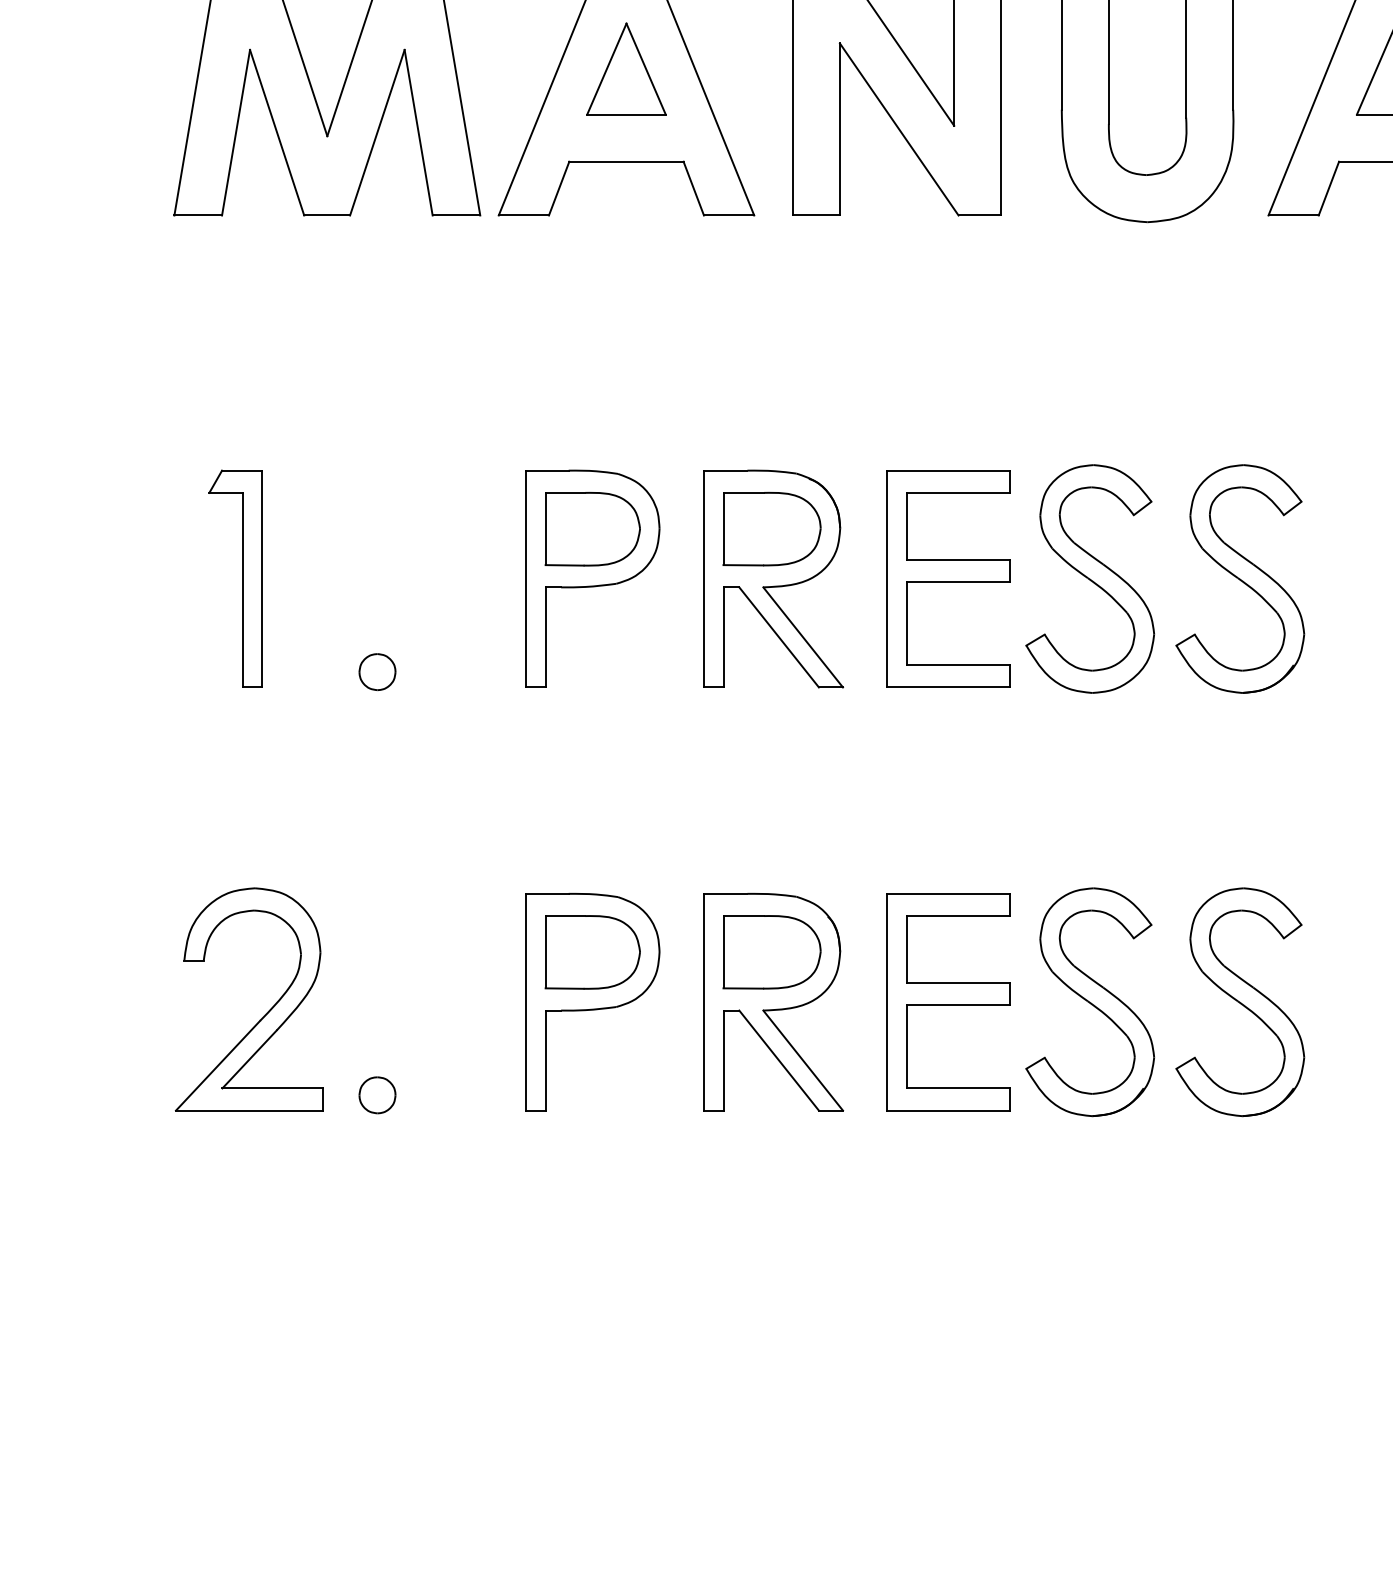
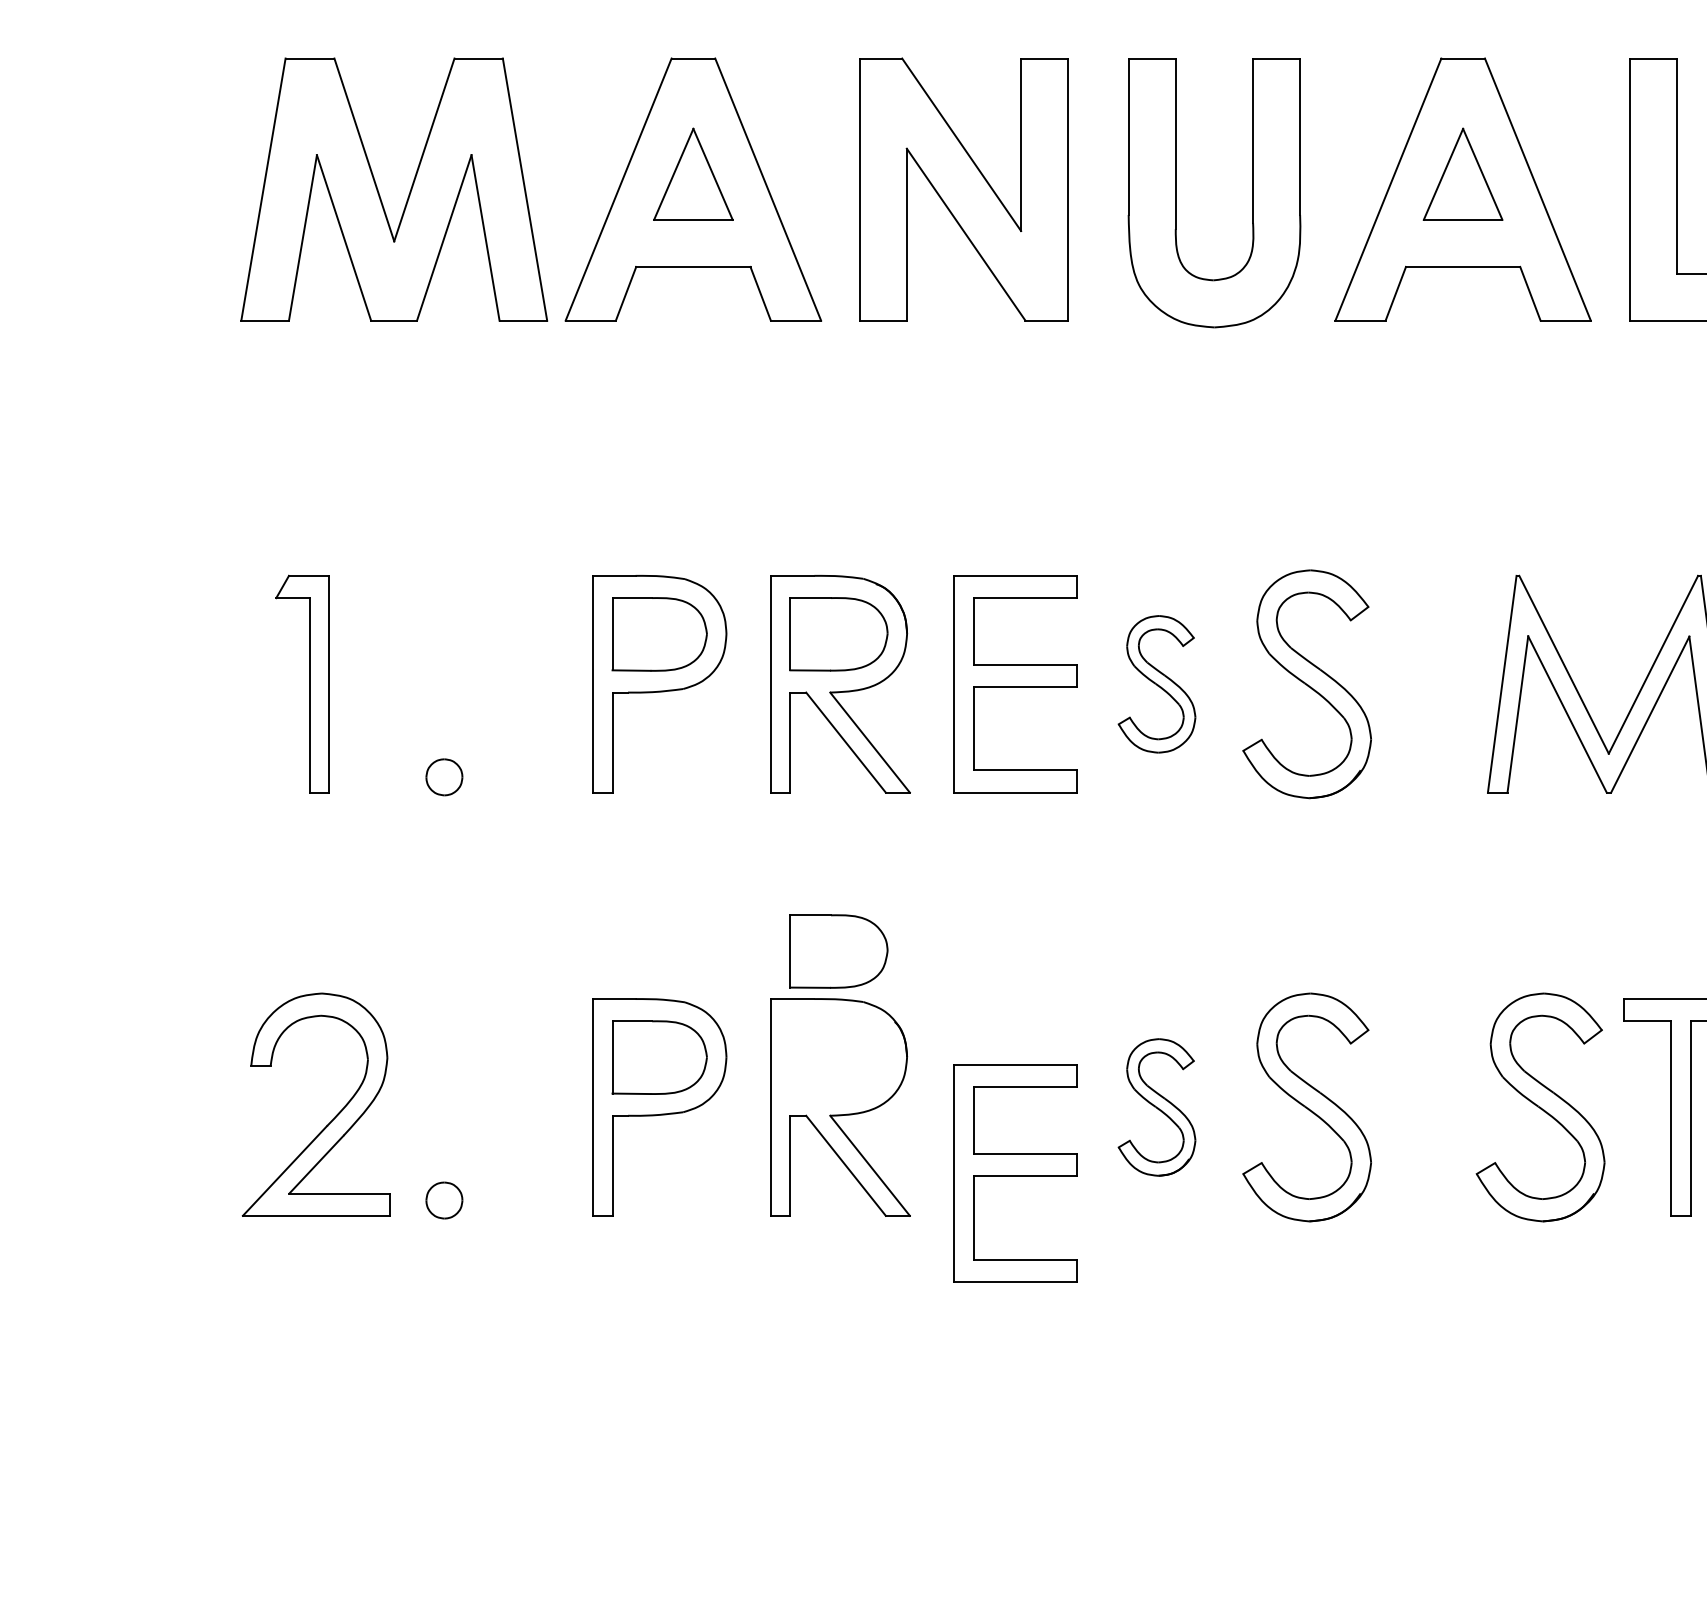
part: (1089, 579) -> (1156, 684), size x0.6
part: (771, 952) -> (838, 951), moved
part: (948, 1002) -> (1015, 1173), moved
part: (1089, 1002) -> (1156, 1107), size x0.6

